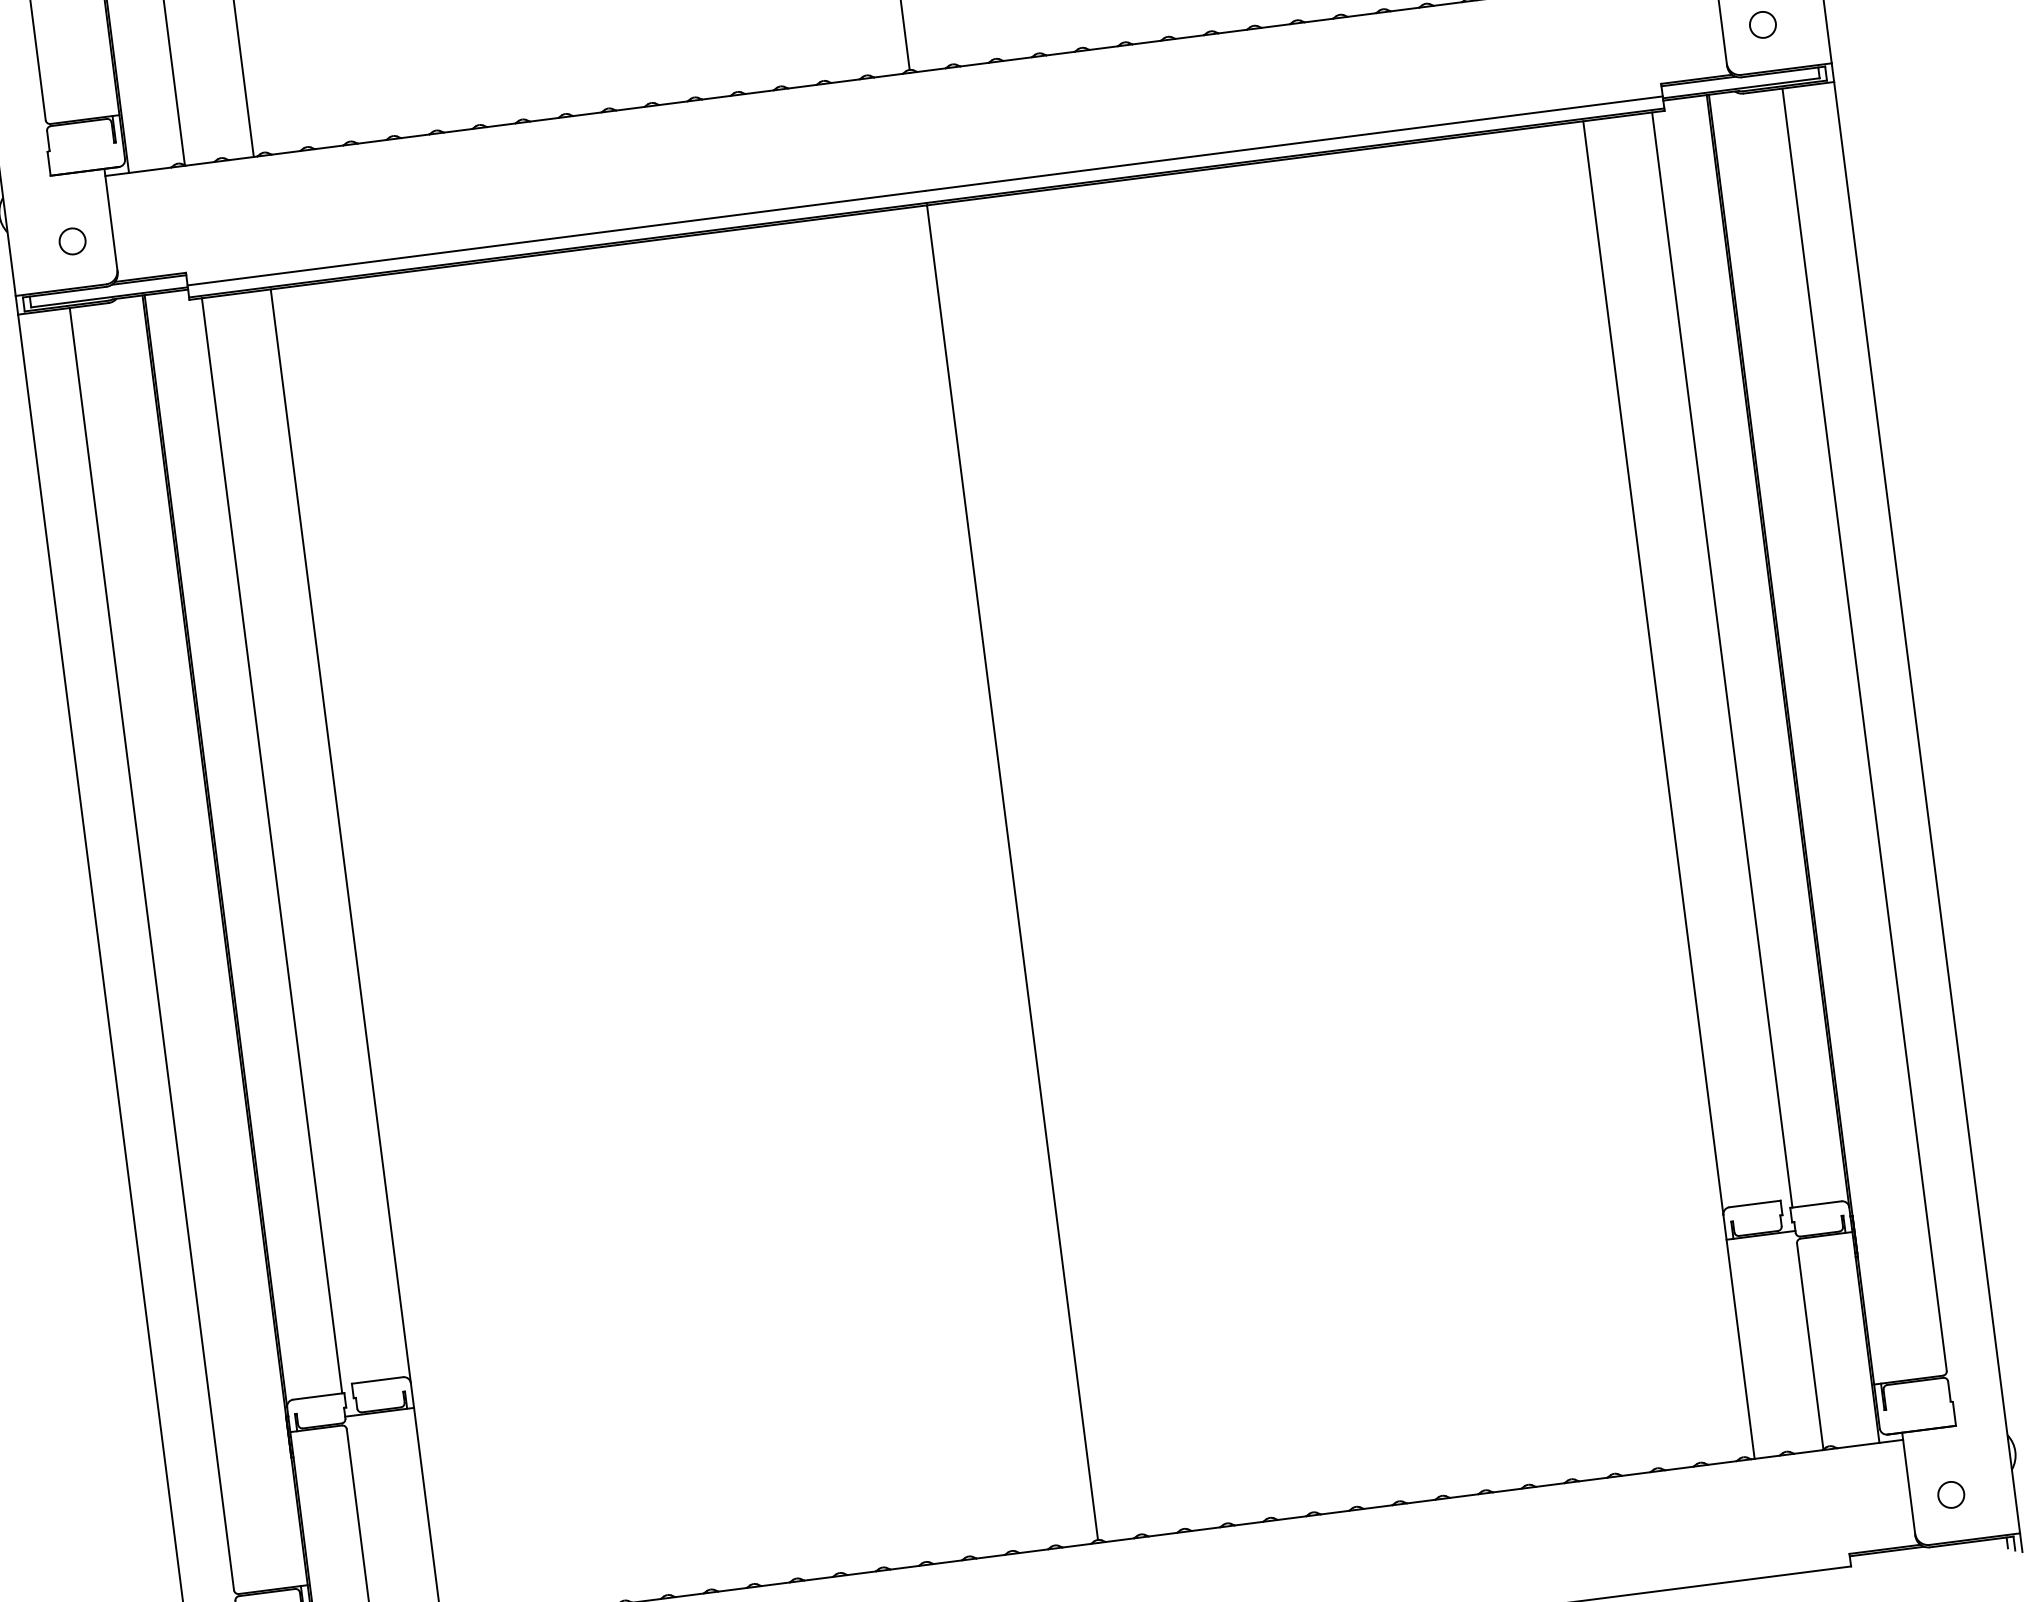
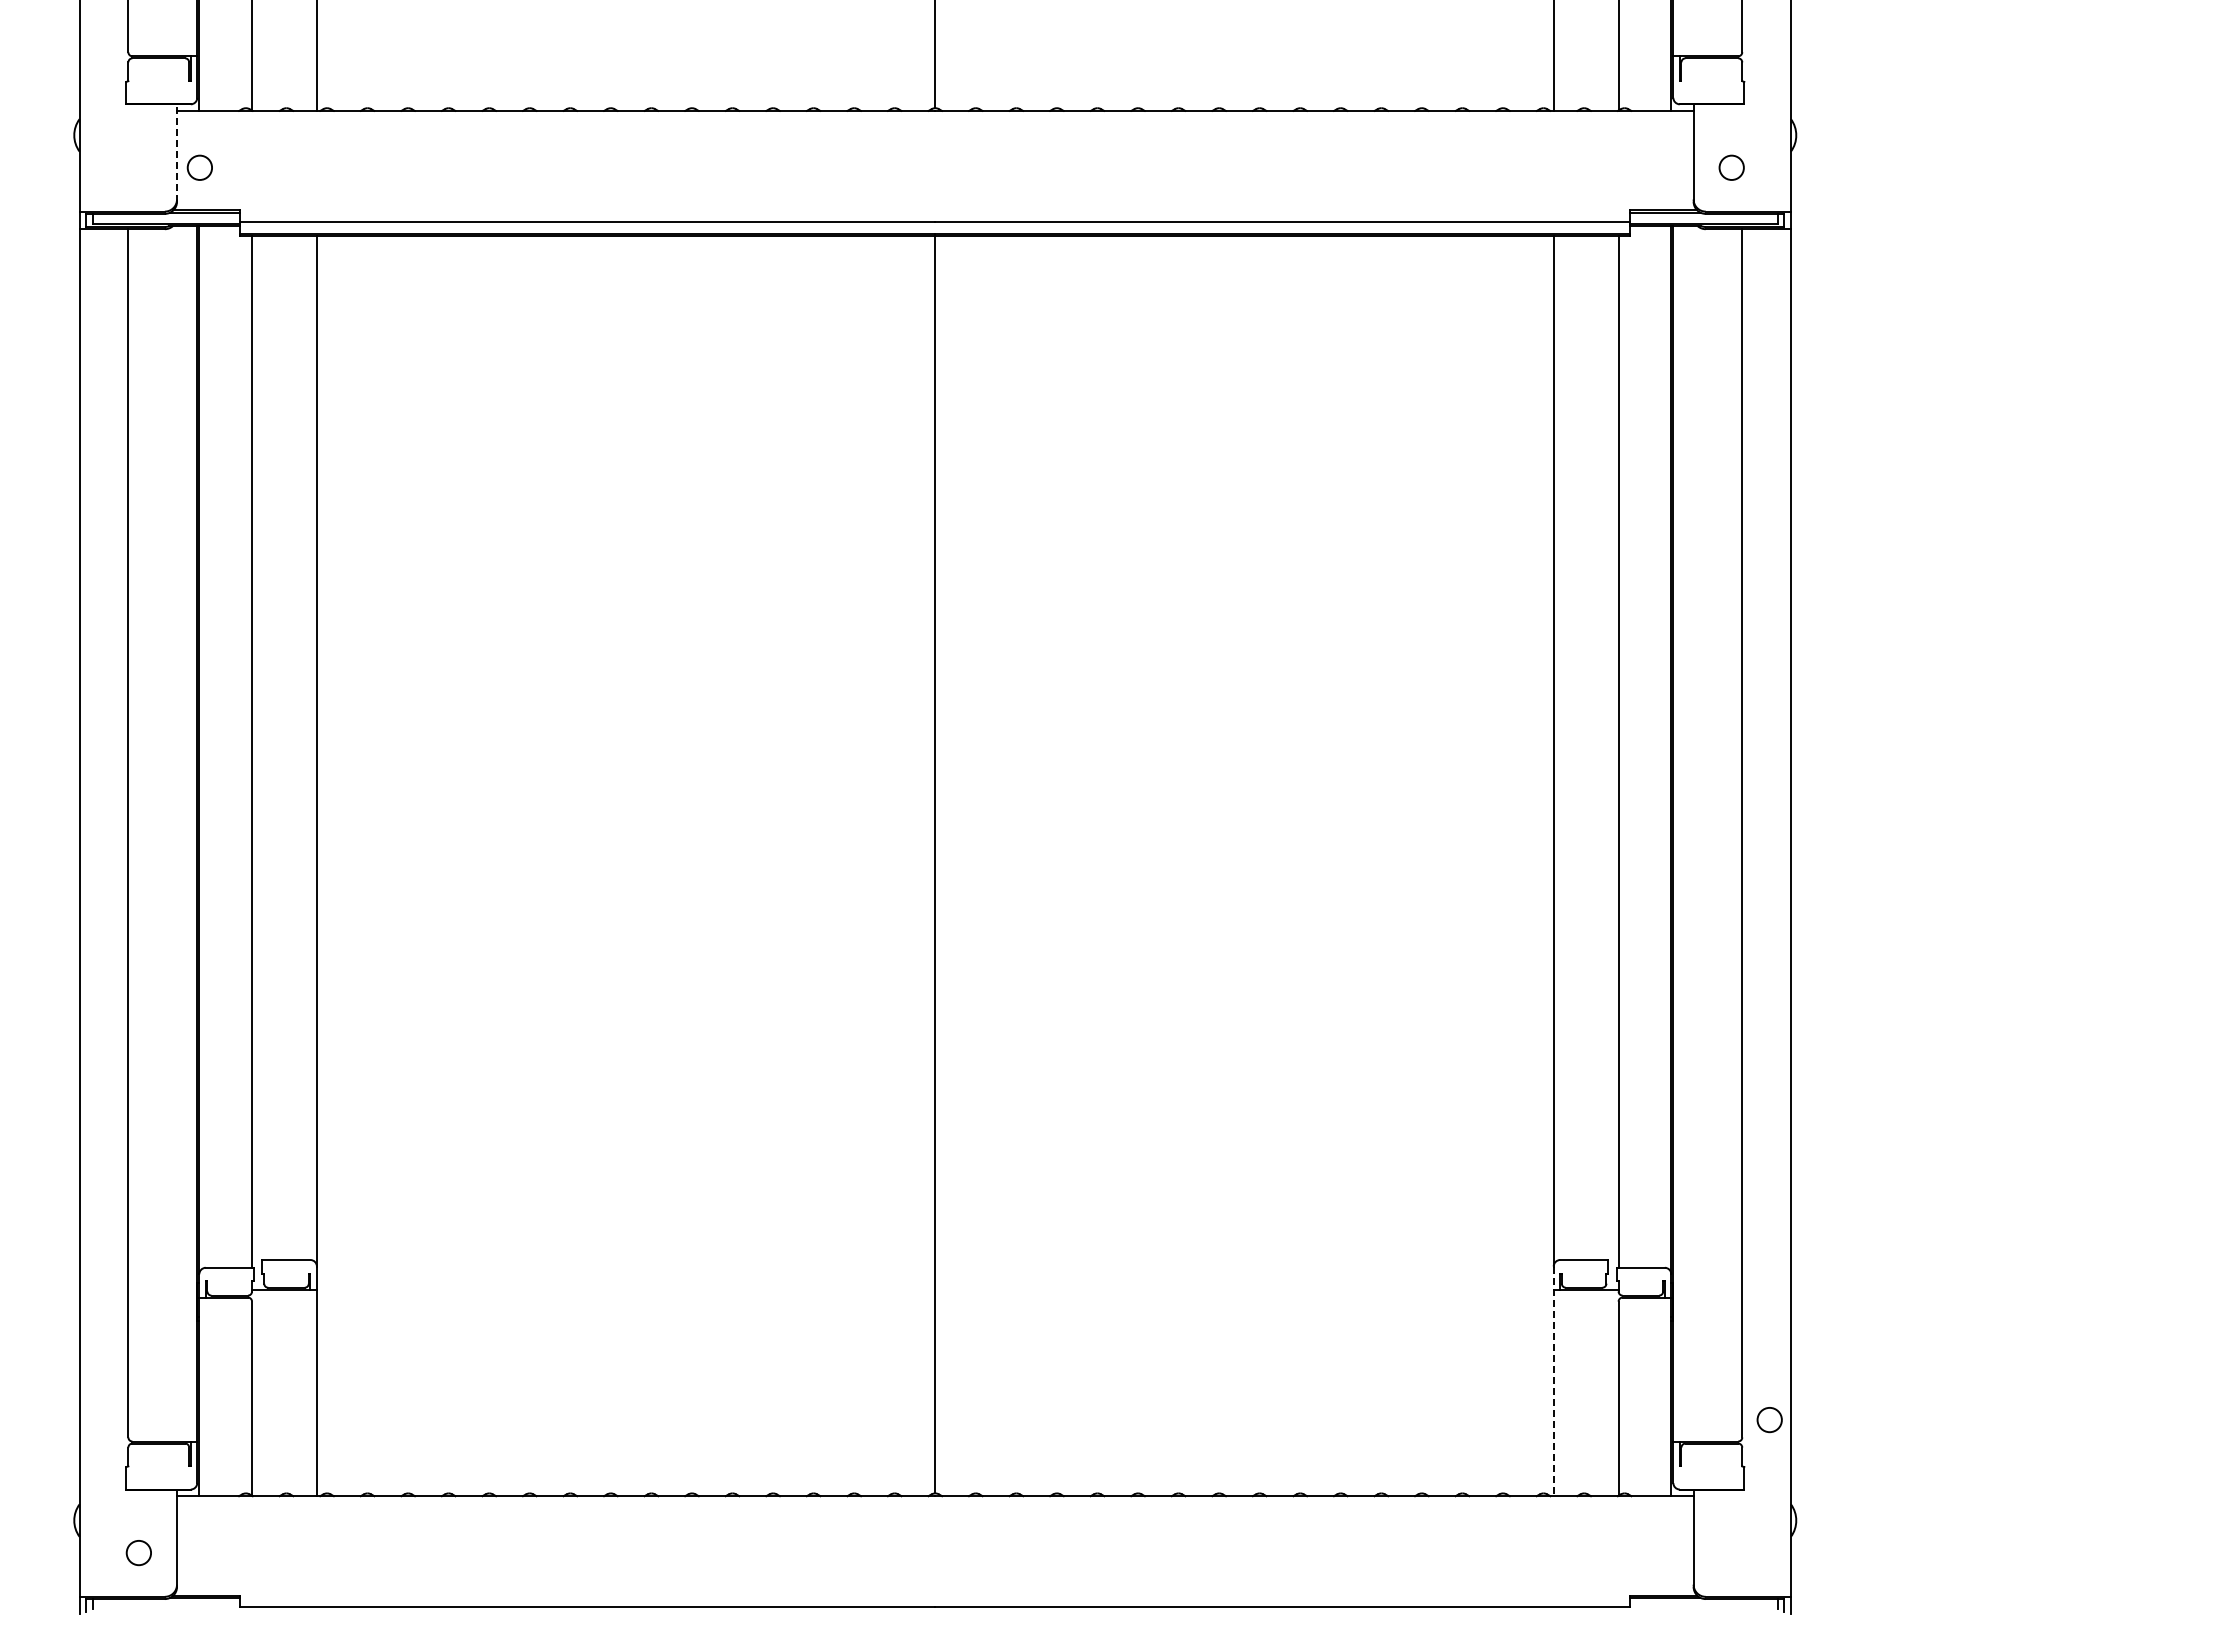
line: (111, 220) -> (177, 153), solid -> dashed
circle: (72, 241) -> (199, 167), moved
line: (1738, 1337) -> (1553, 1381), solid -> dashed
circle: (1951, 1495) -> (1769, 1420), moved

